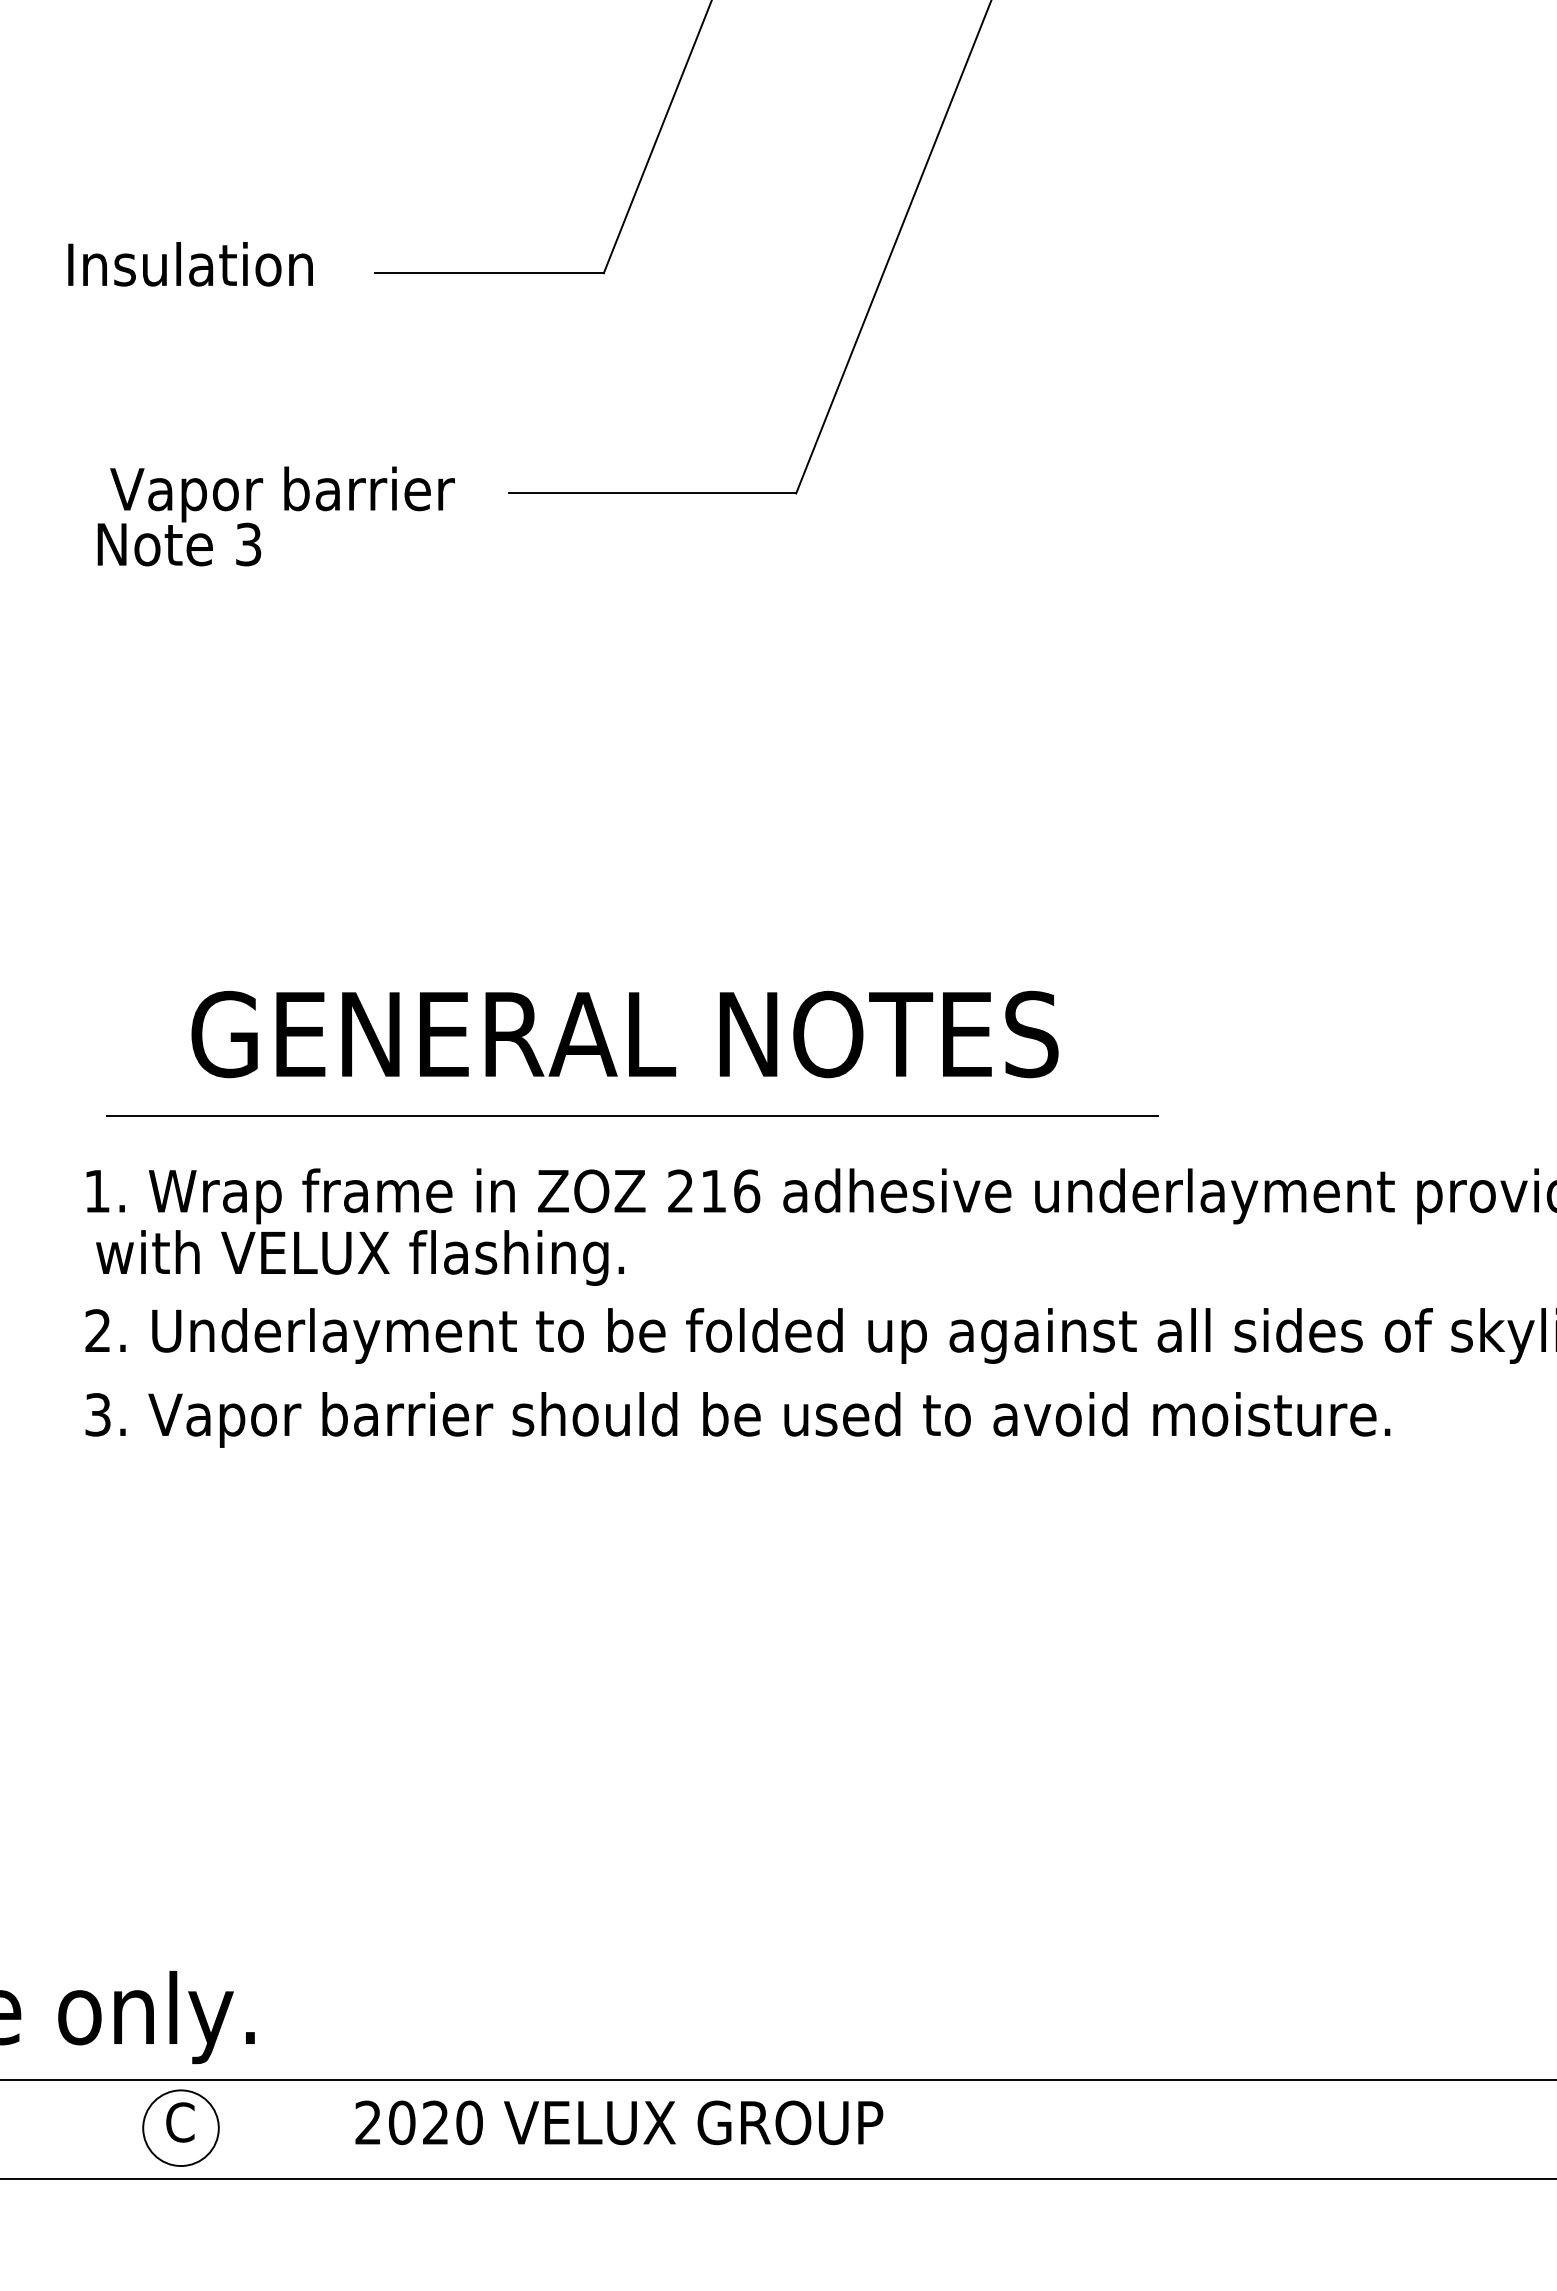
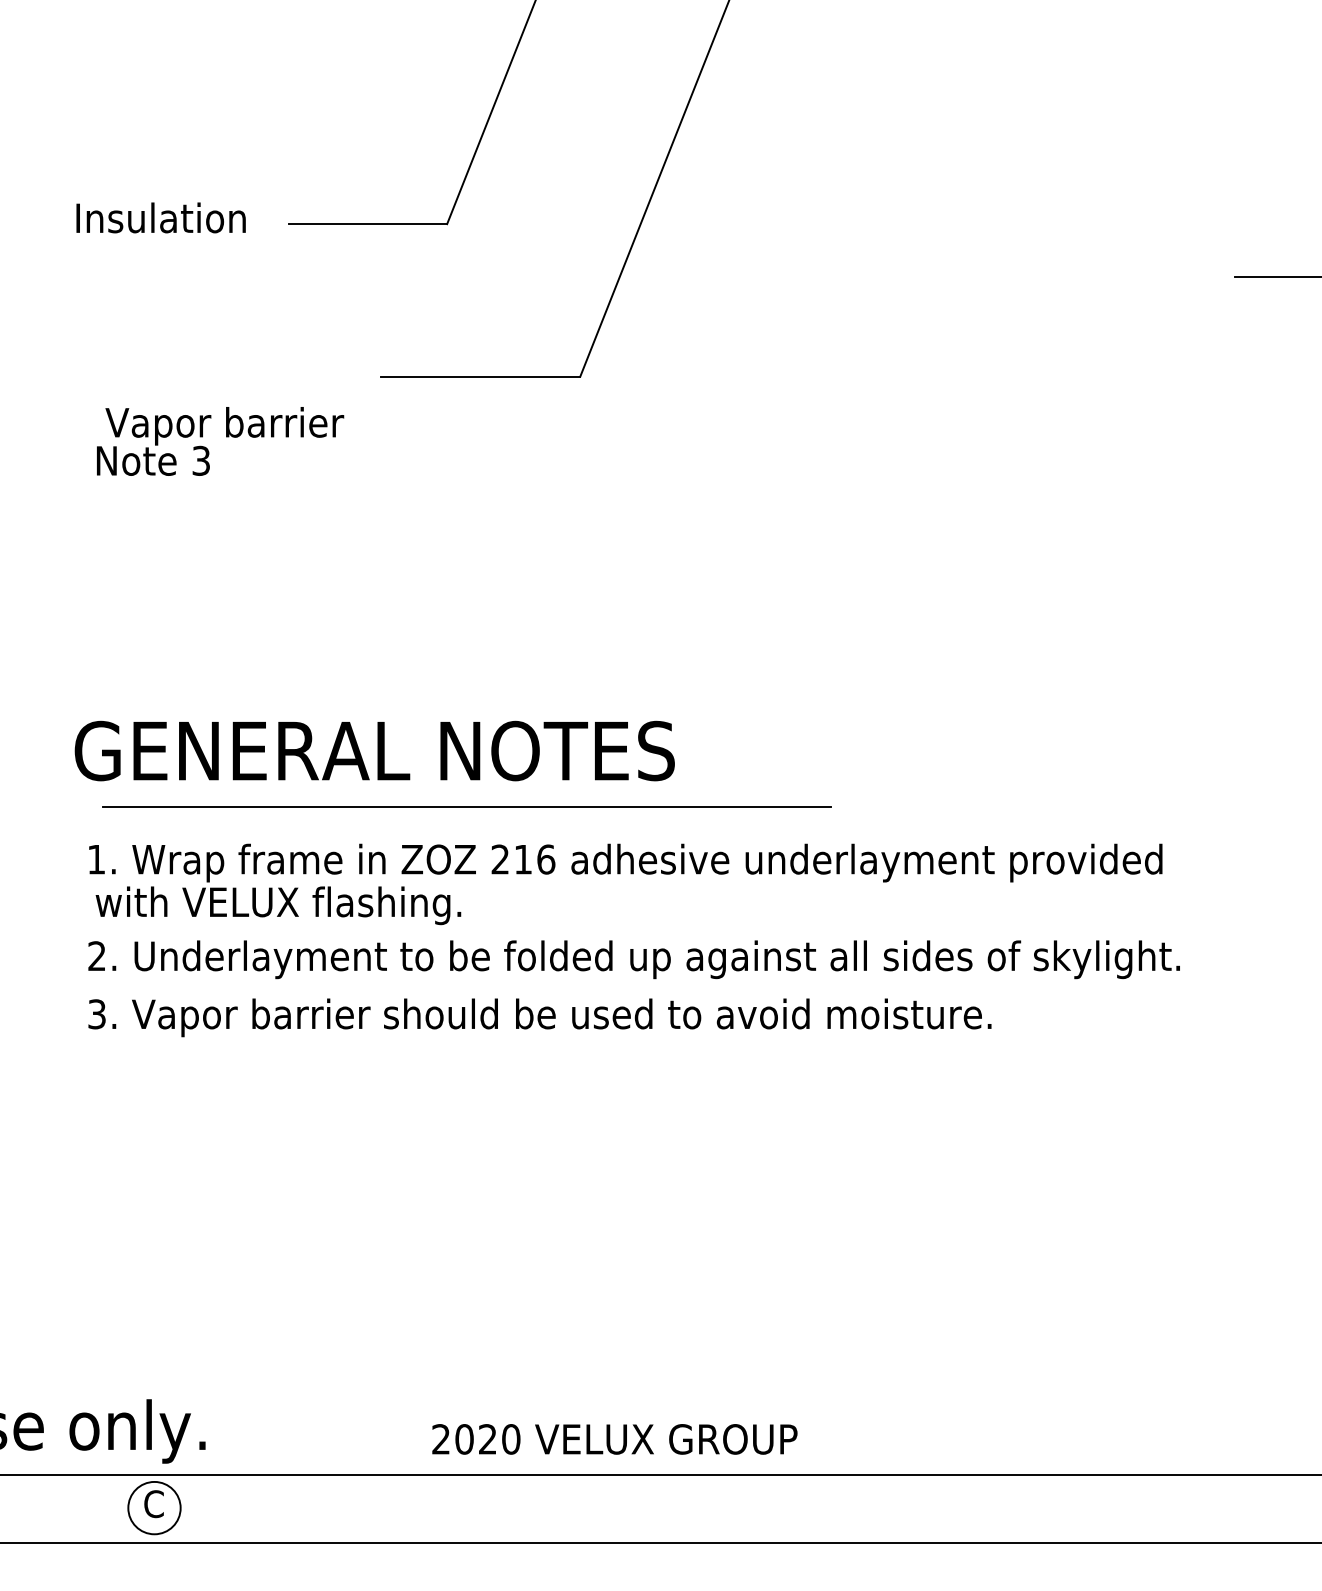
text: (276, 516) -> (220, 441), moved
text: (624, 1033) -> (374, 750), moved
text: (618, 2122) -> (614, 1439), moved

